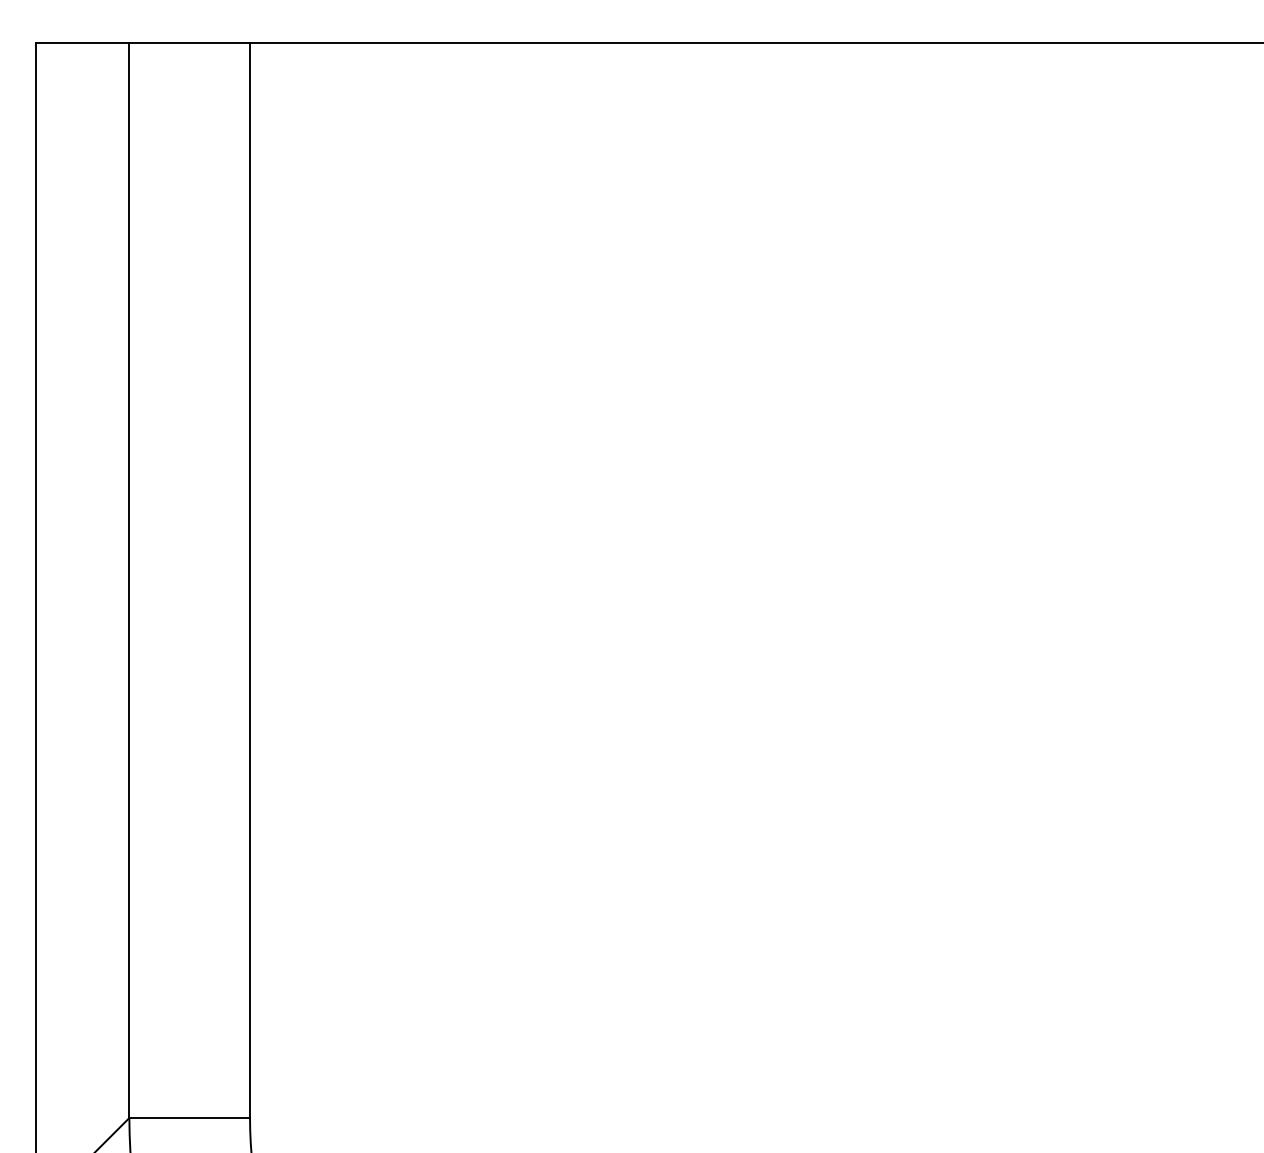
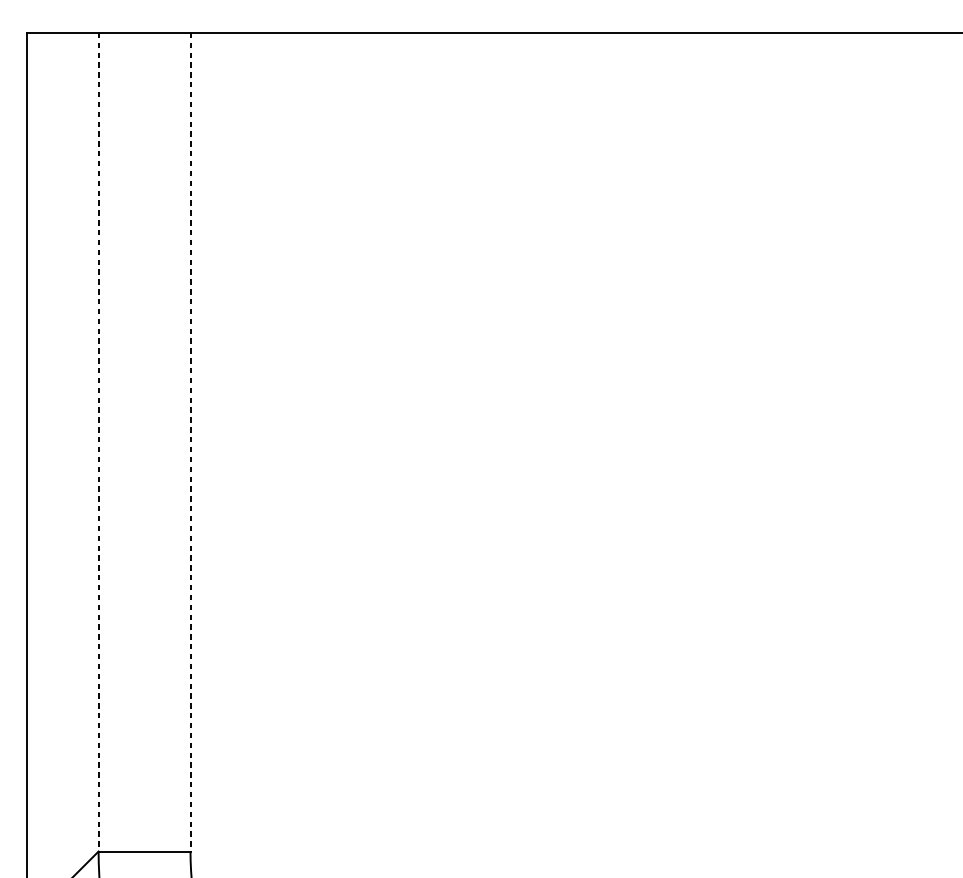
line: (129, 581) -> (98, 442), solid -> dashed
line: (250, 581) -> (190, 442), solid -> dashed

